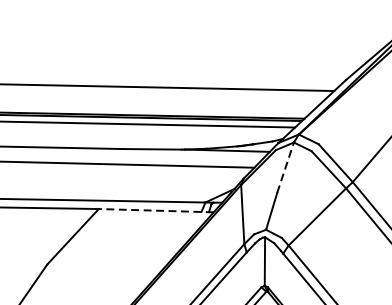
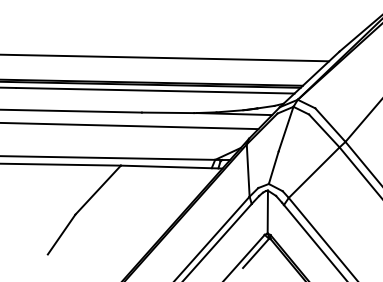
line: (286, 168) -> (286, 129), dashed -> solid
line: (156, 211) -> (171, 167), dashed -> solid

